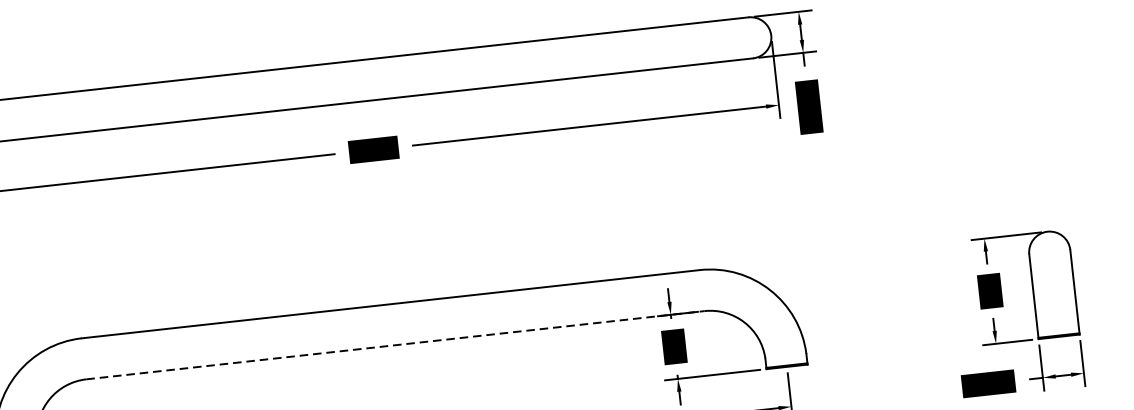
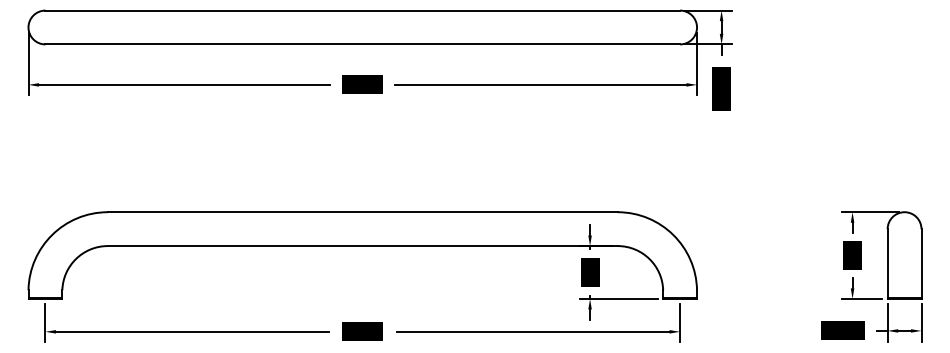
line: (395, 345) -> (362, 246), dashed -> solid

